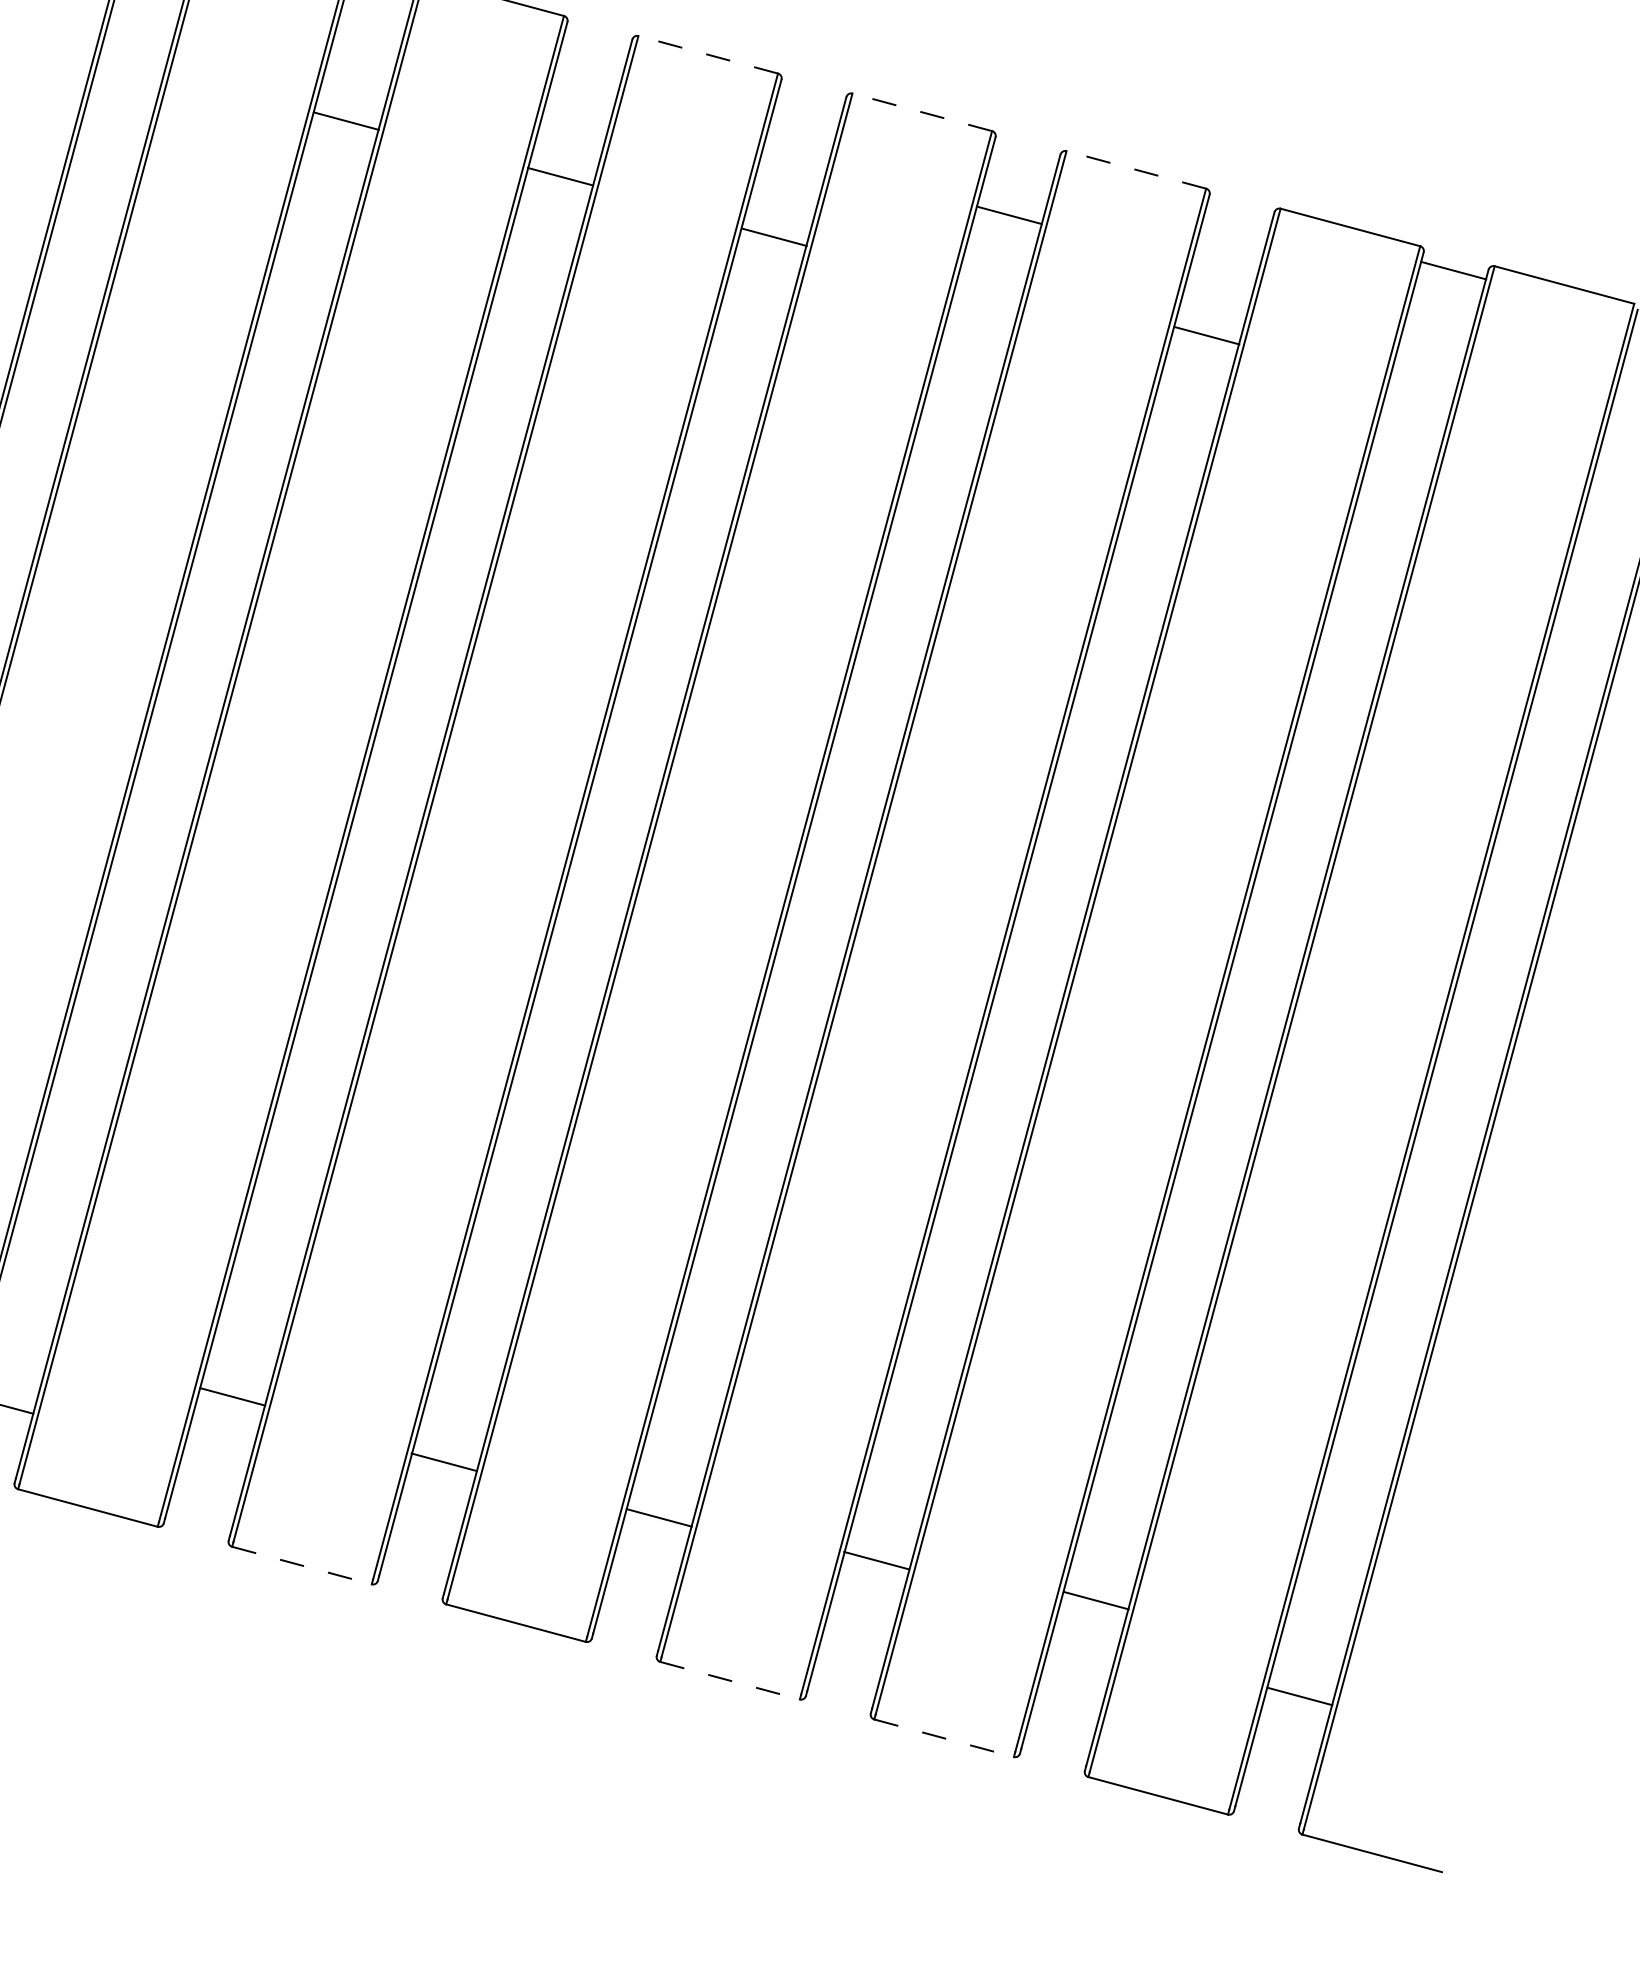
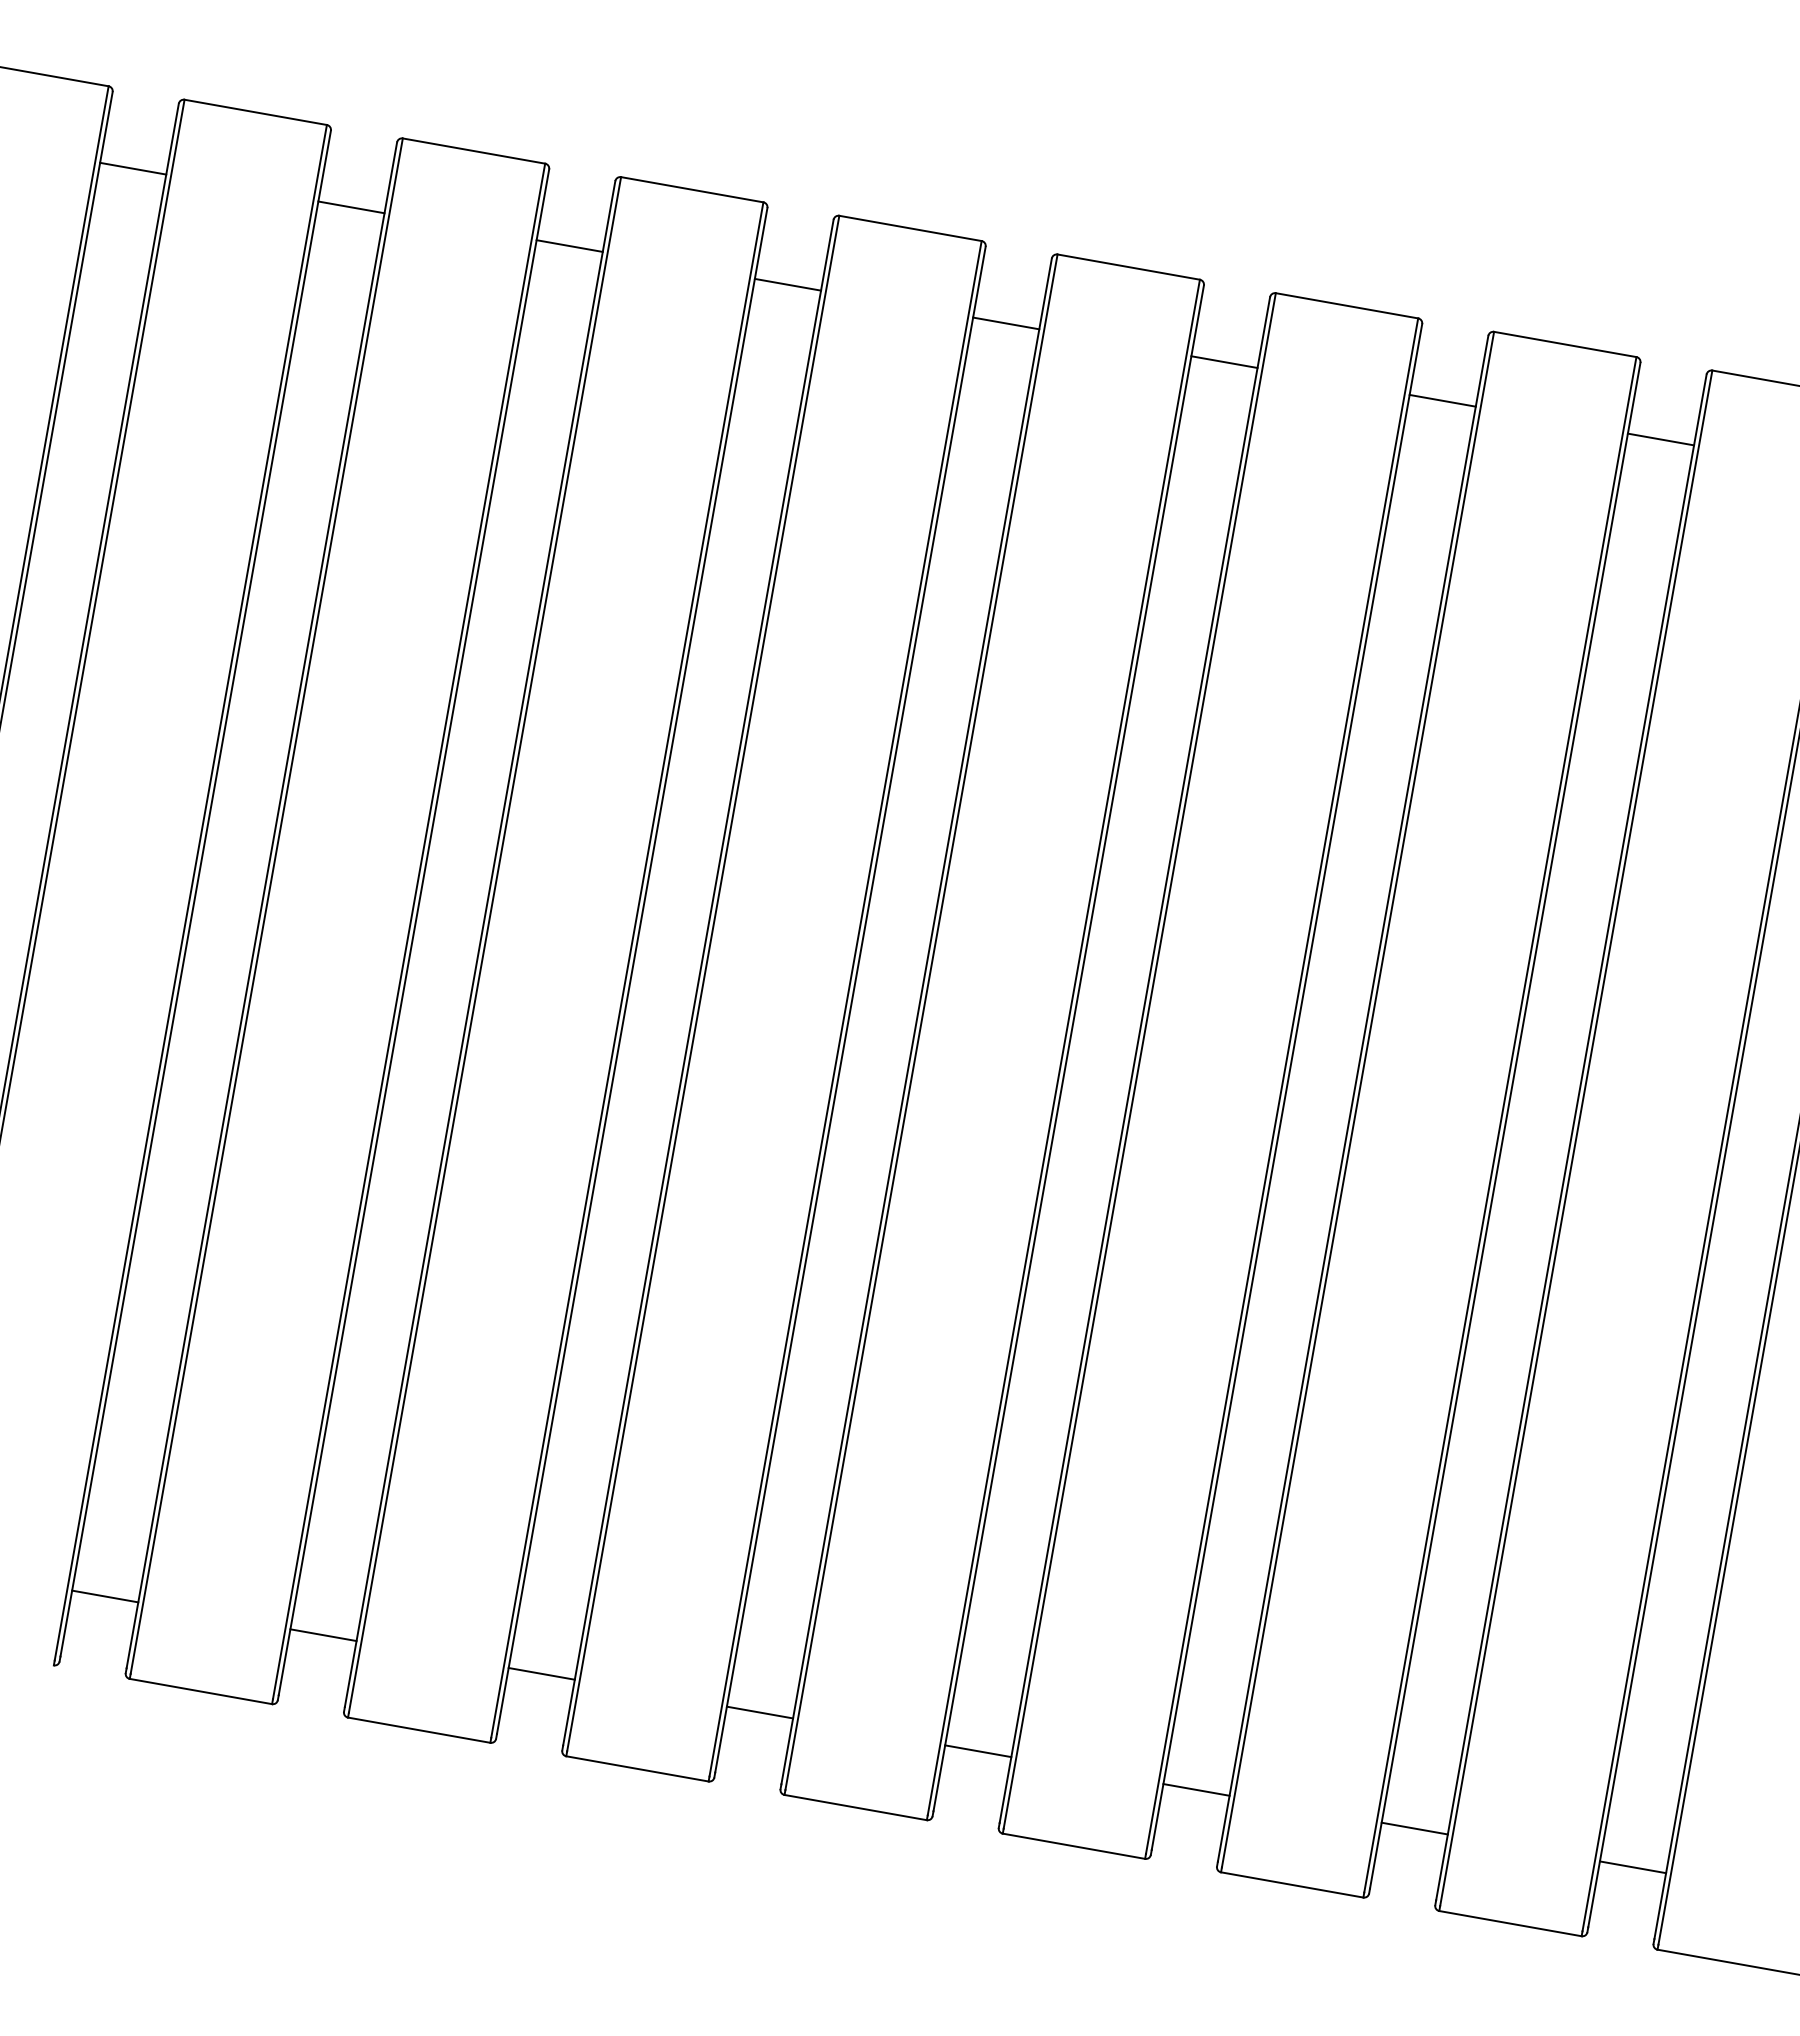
line: (708, 54) -> (910, 228), dashed -> solid
line: (922, 112) -> (1128, 267), dashed -> solid
line: (346, 120) -> (569, 245), moved
line: (1135, 169) -> (1346, 305), dashed -> solid
line: (560, 176) -> (787, 284), moved
line: (774, 237) -> (1006, 323), moved
line: (1453, 270) -> (1660, 439), moved
line: (1206, 335) -> (1442, 400), moved
line: (232, 1396) -> (541, 1673), moved
line: (443, 1462) -> (759, 1712), moved
line: (659, 1518) -> (978, 1751), moved
line: (876, 1560) -> (1196, 1789), moved
line: (302, 1565) -> (637, 1768), dashed -> solid
line: (1096, 1600) -> (1414, 1828), moved
line: (730, 1680) -> (1074, 1846), dashed -> solid
line: (1299, 1696) -> (1632, 1867), moved
line: (944, 1738) -> (1292, 1885), dashed -> solid

